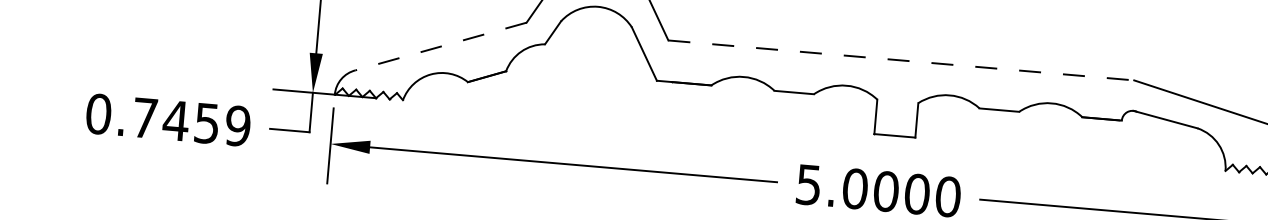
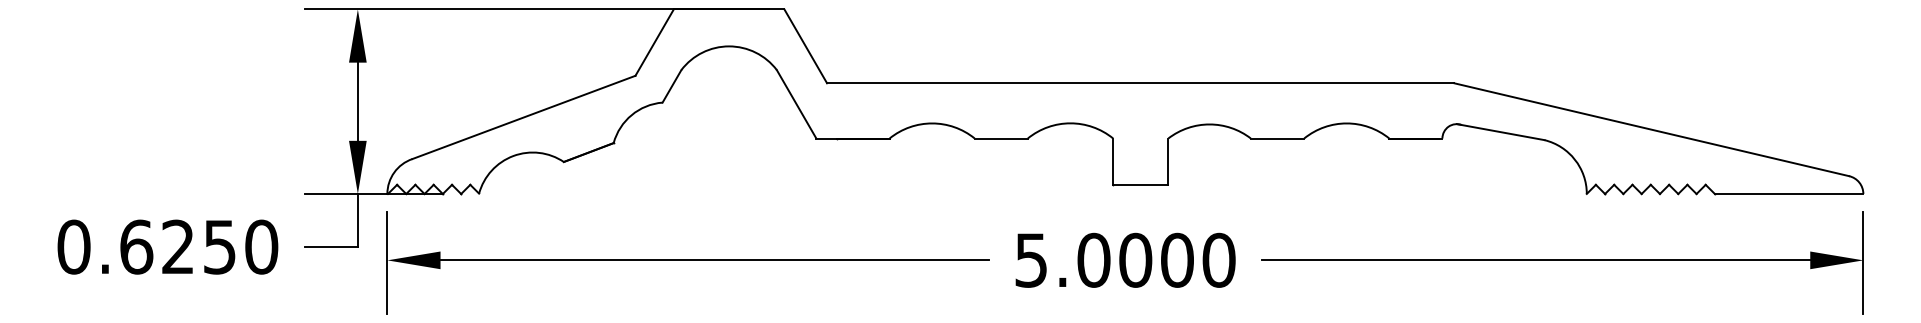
line: (440, 46) -> (523, 117), dashed -> solid
line: (901, 60) -> (1140, 83), dashed -> solid
text: (191, 121) -> (199, 246), 0.7459 -> 0.6250

